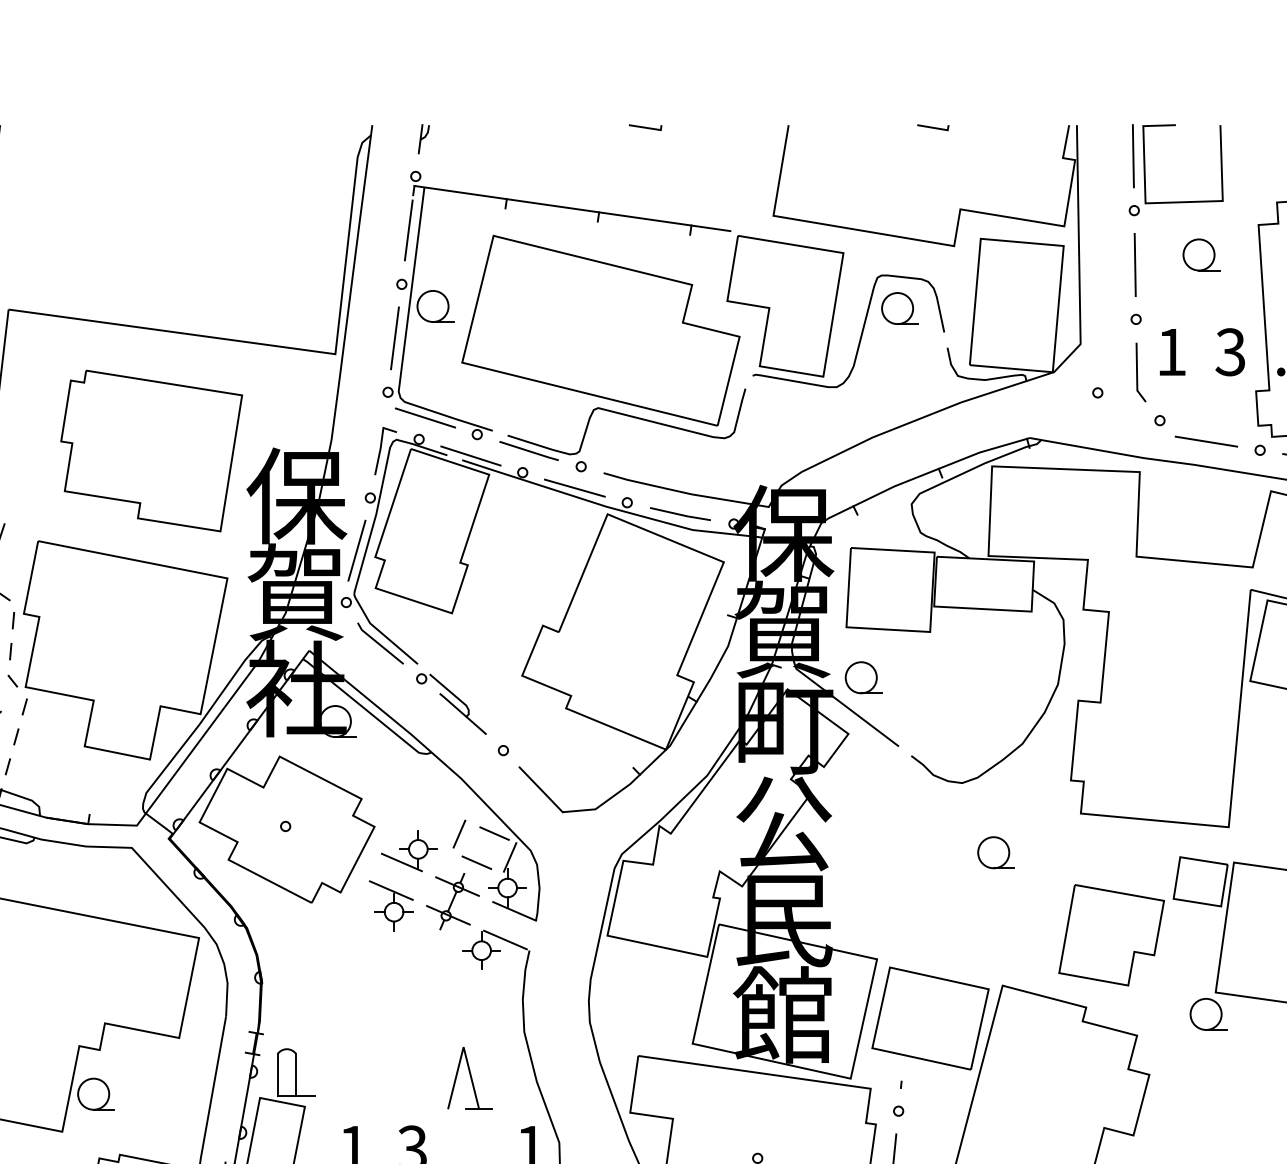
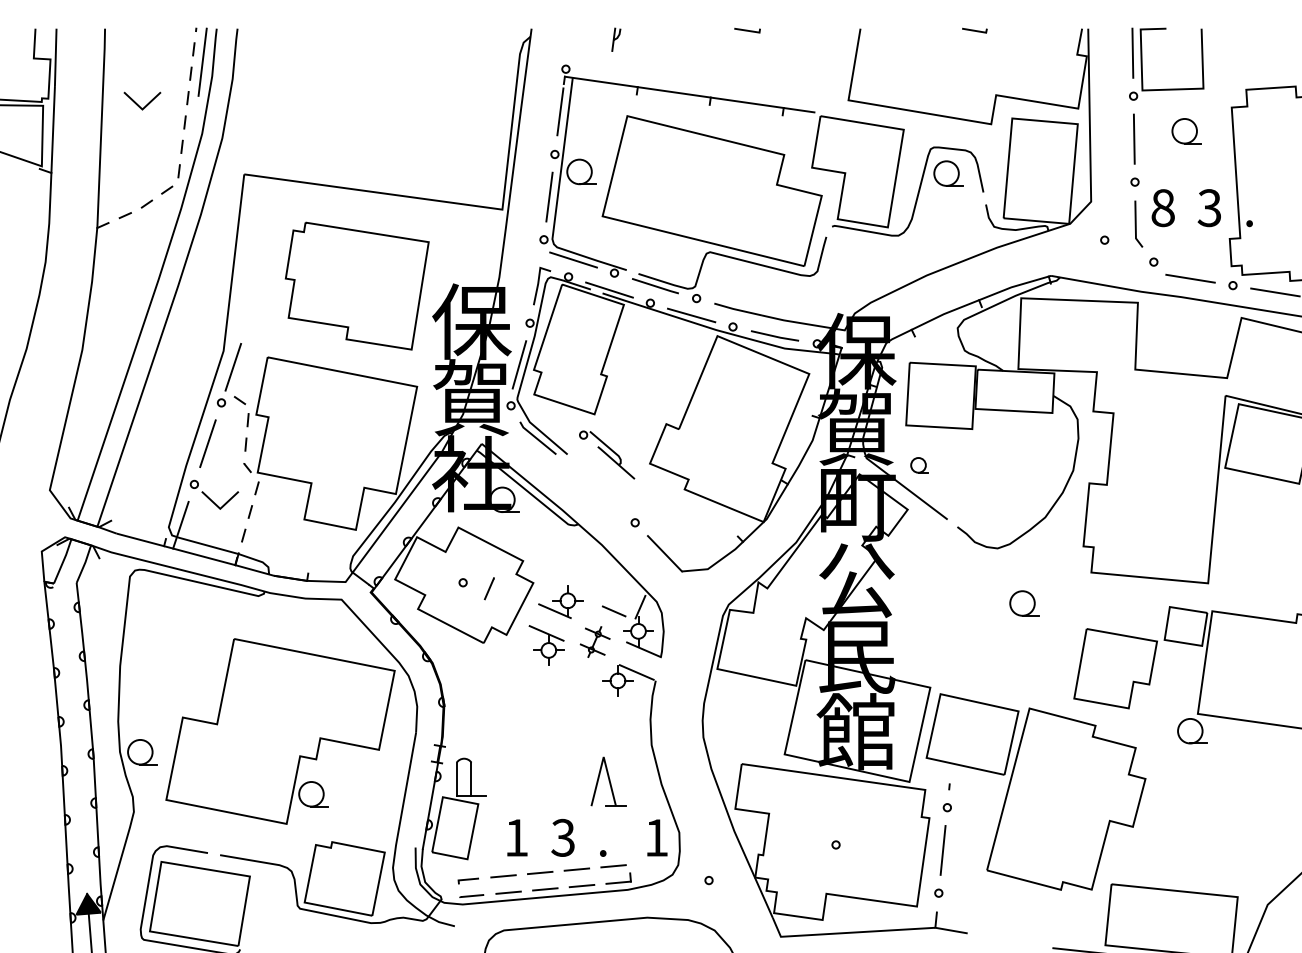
part: (424, 138) -> (616, 39), moved
text: (1170, 352) -> (1162, 208), 1 -> 8
part: (863, 678) -> (919, 465), size x0.6
part: (451, 703) -> (607, 454), moved
line: (458, 833) -> (488, 588), moved
line: (493, 833) -> (627, 588), removed
part: (451, 900) -> (594, 641), size x0.7

